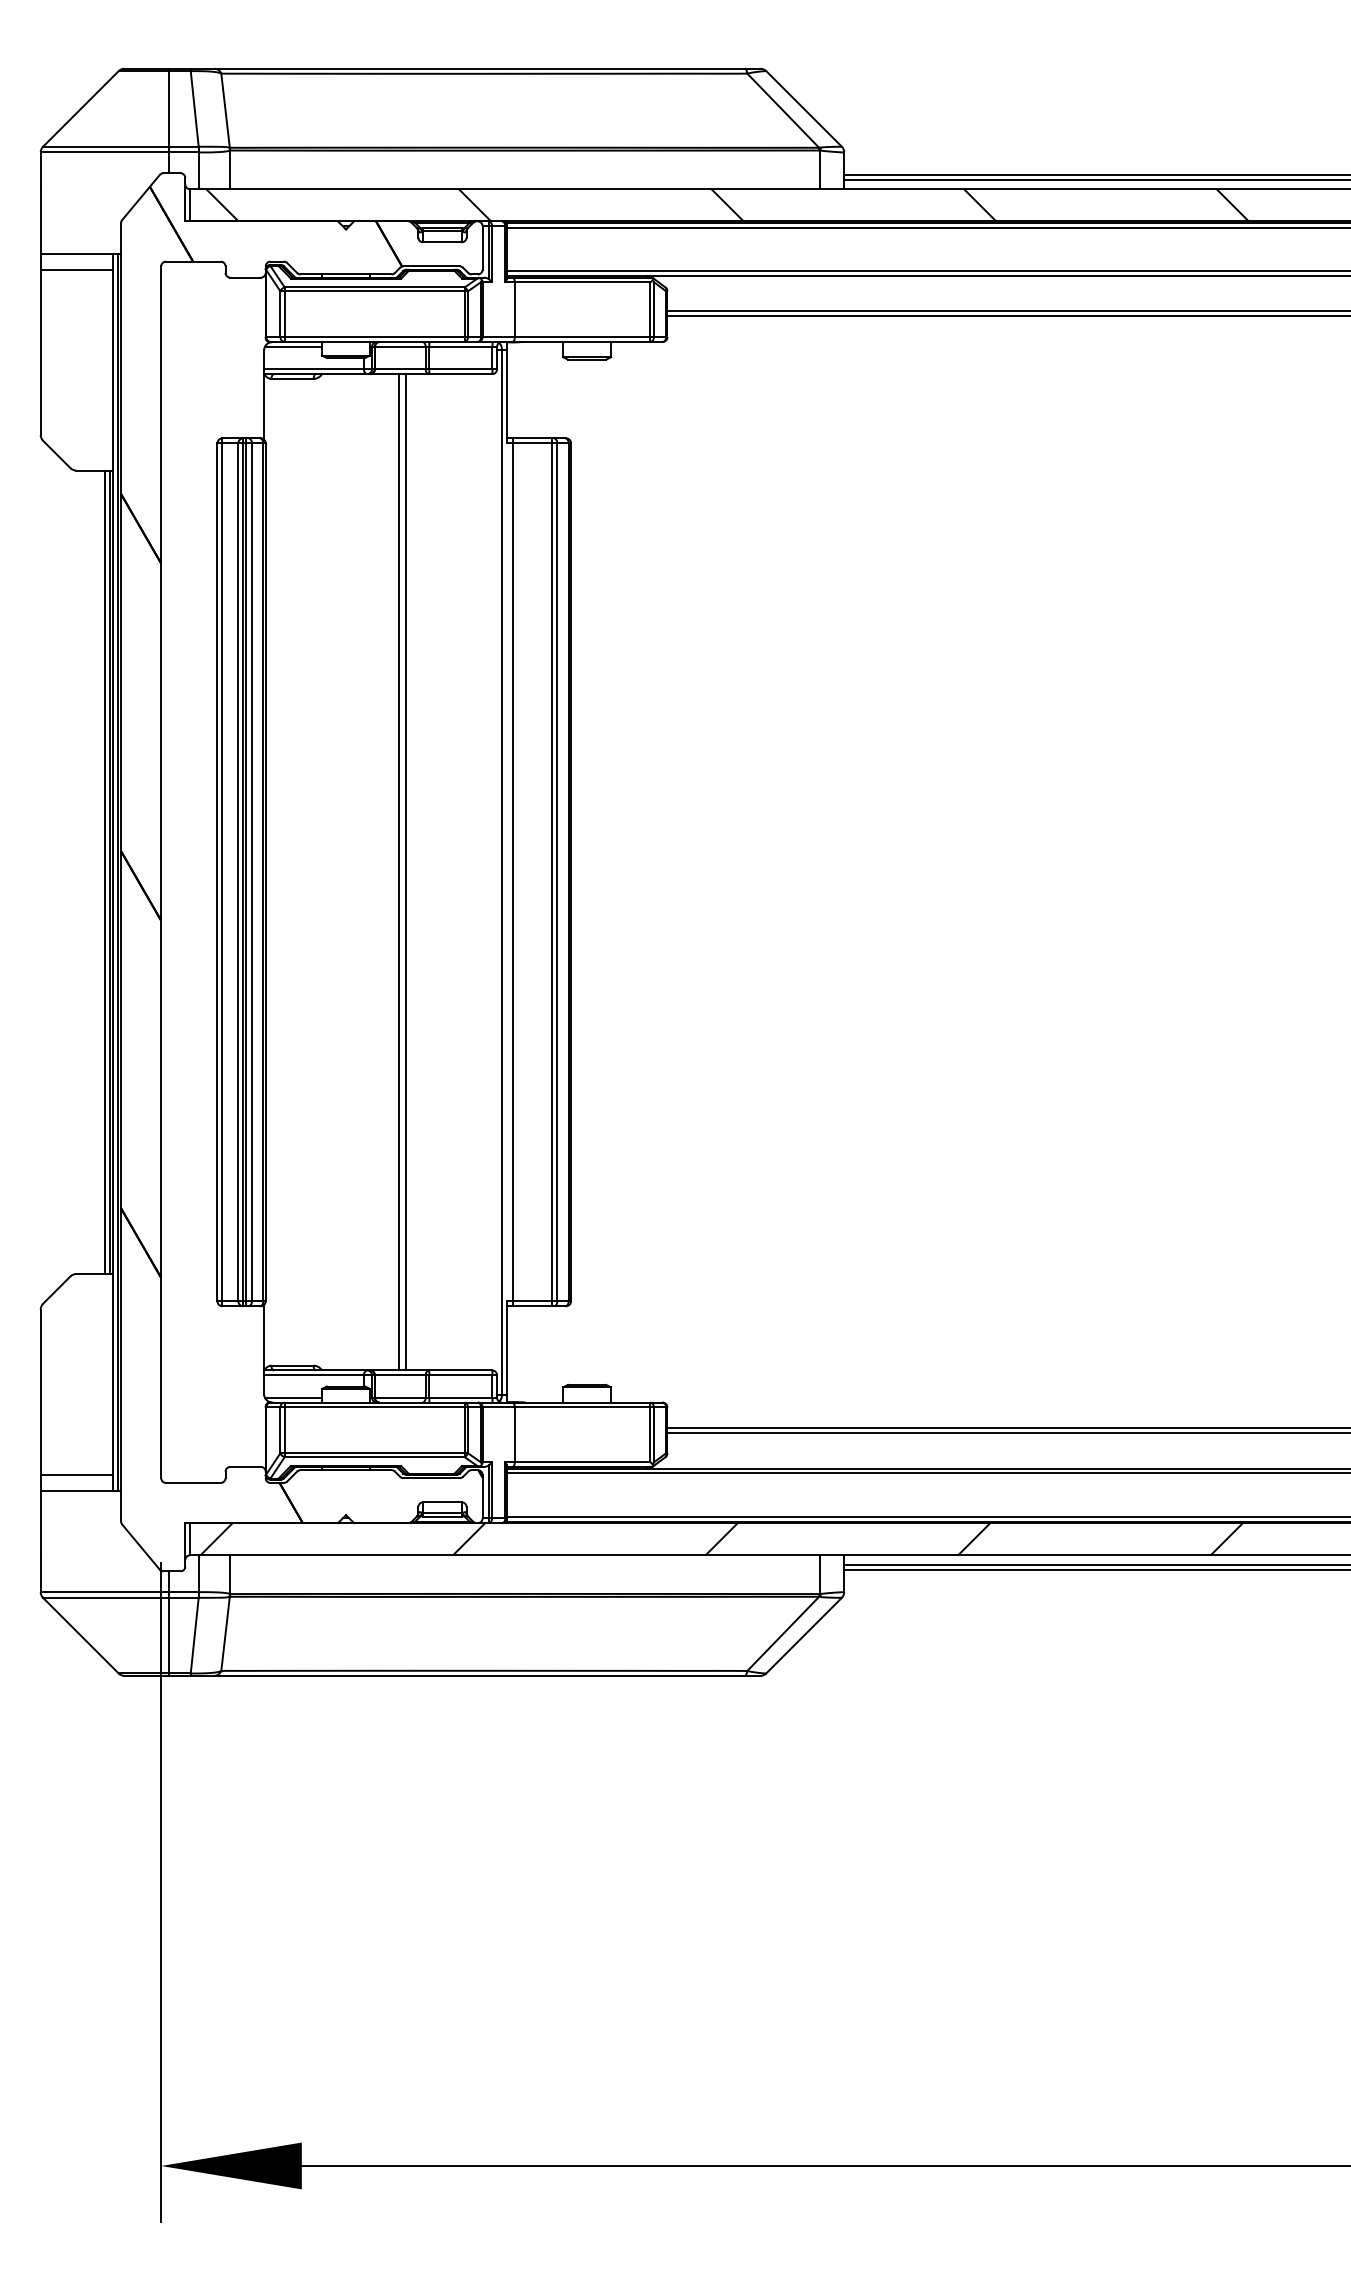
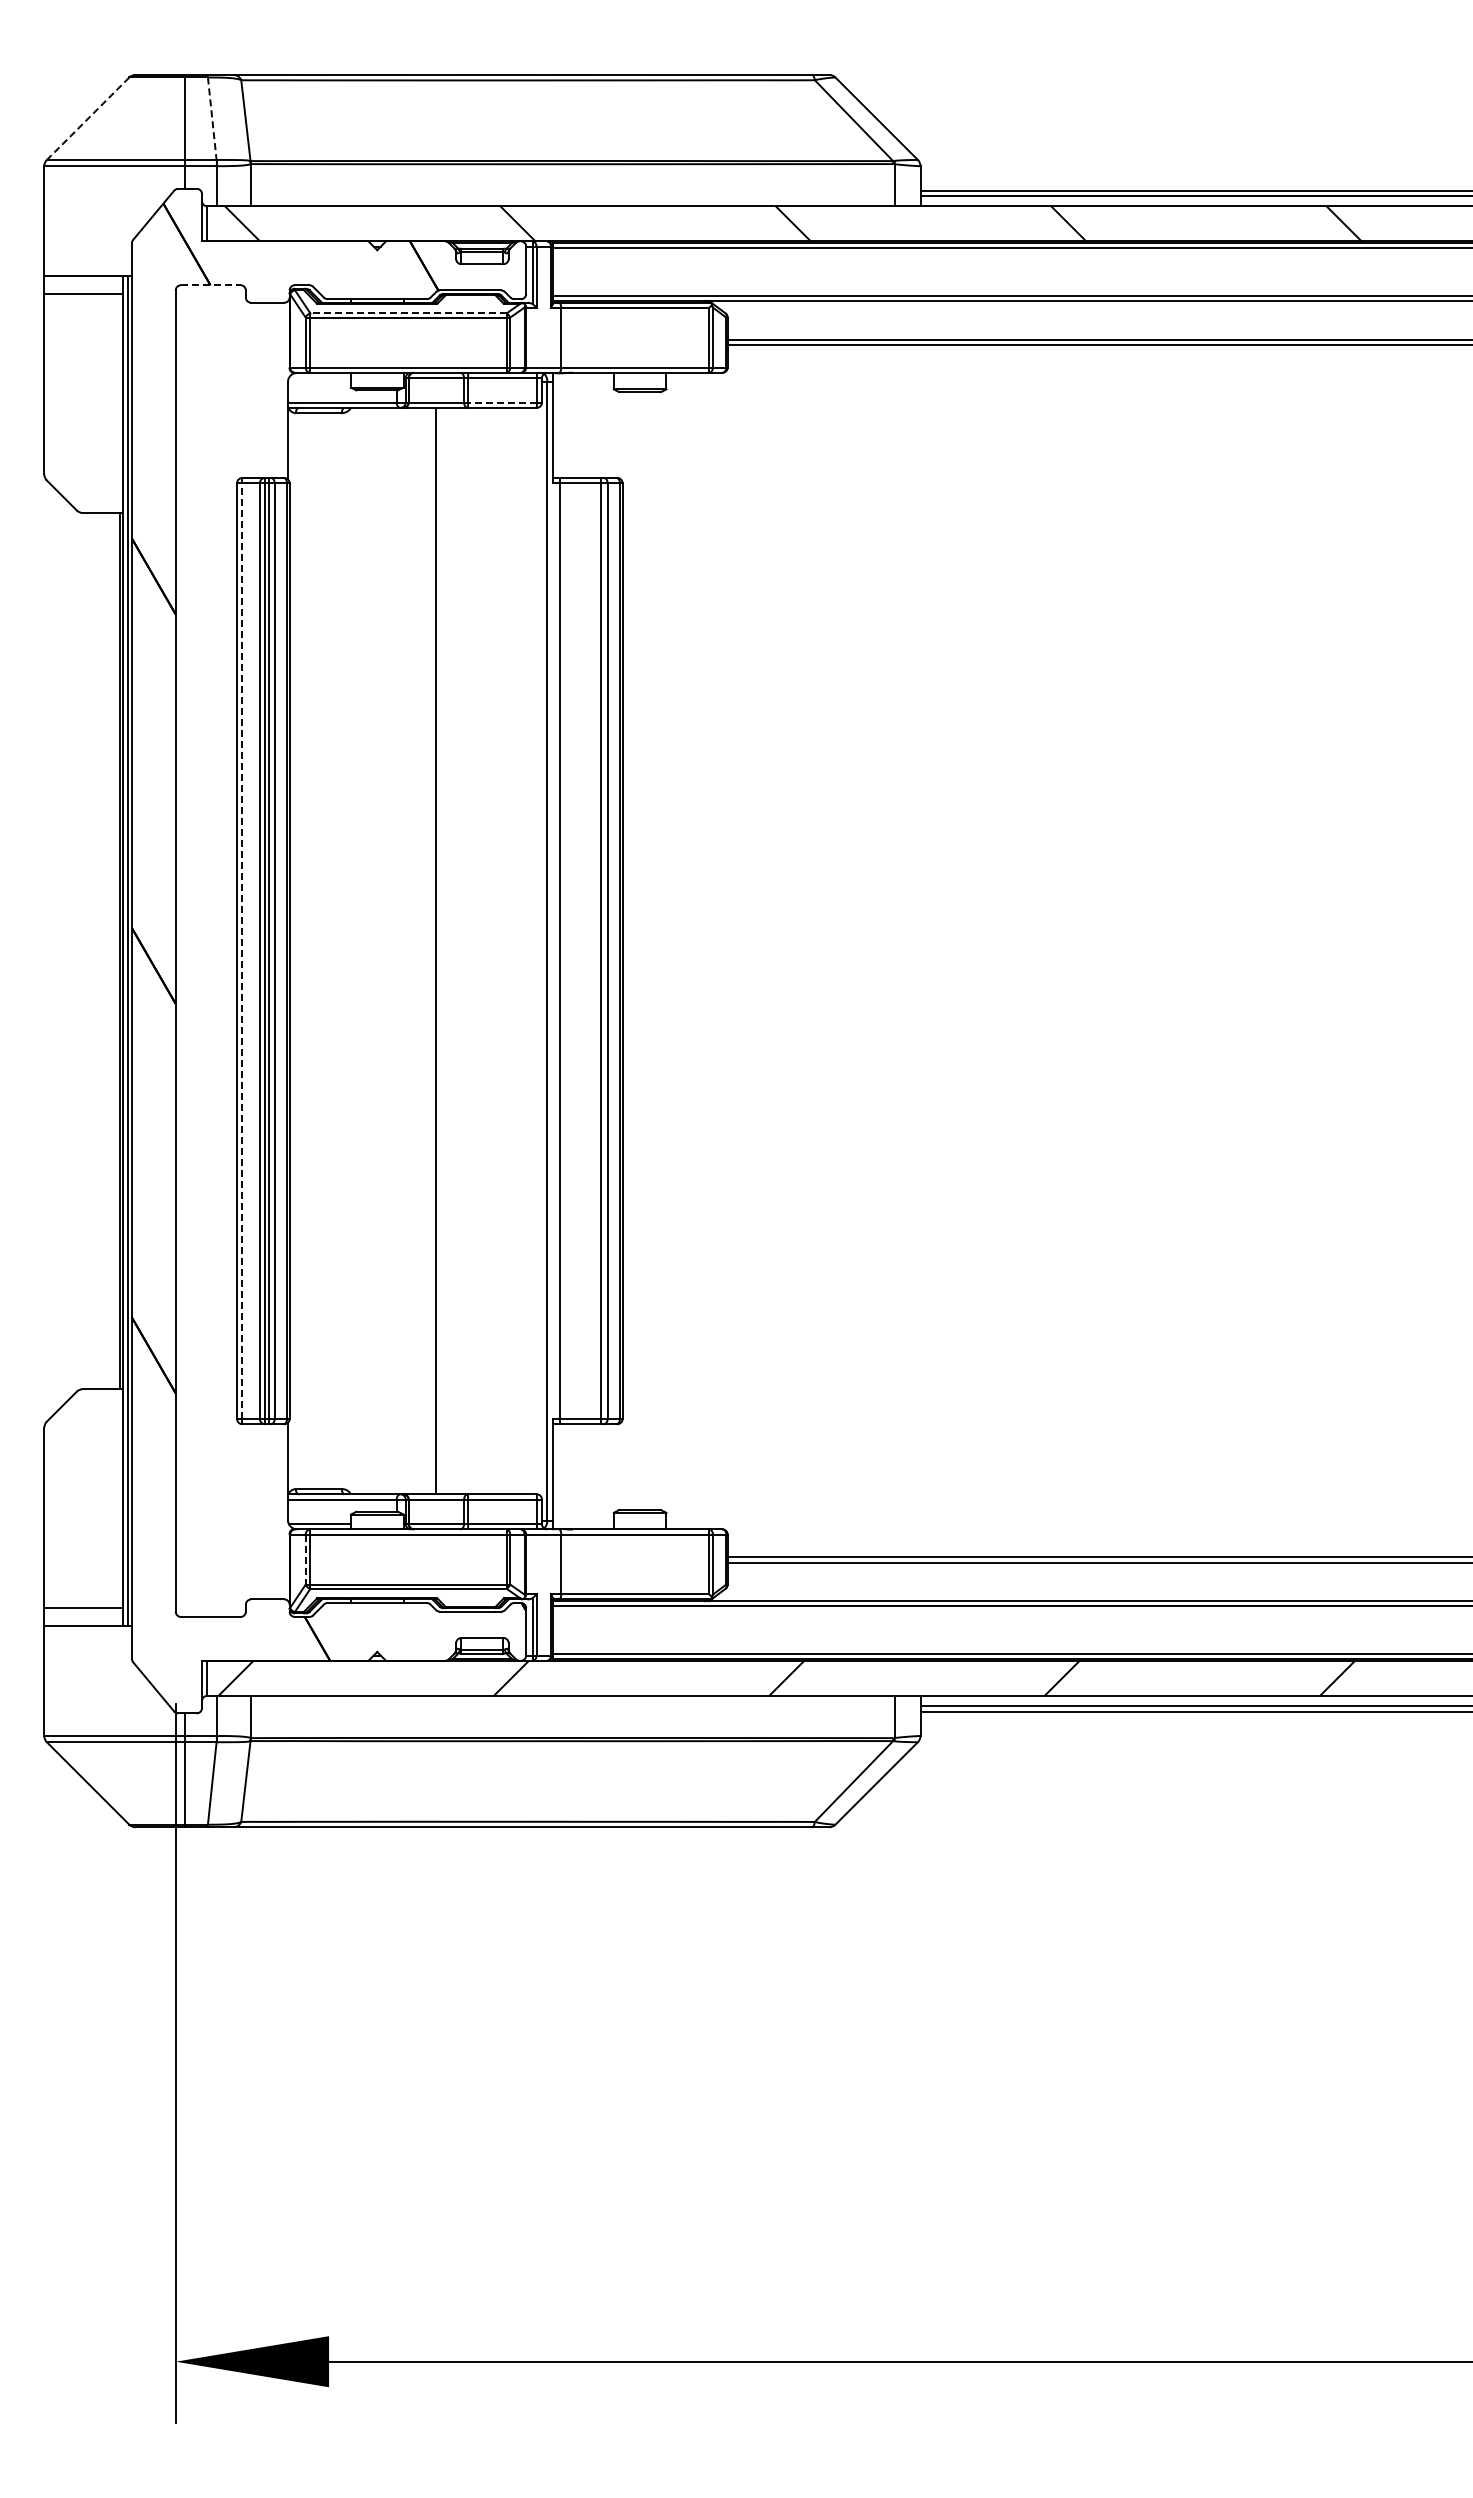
line: (80, 109) -> (87, 119), solid -> dashed
line: (194, 109) -> (212, 119), solid -> dashed
line: (193, 261) -> (210, 285), solid -> dashed
line: (374, 287) -> (408, 313), solid -> dashed
line: (293, 347) -> (319, 378), removed
line: (460, 369) -> (502, 402), solid -> dashed
line: (405, 871) -> (442, 950), removed
line: (105, 872) -> (114, 951), removed
line: (222, 872) -> (242, 951), solid -> dashed
line: (280, 1430) -> (305, 1559), solid -> dashed

